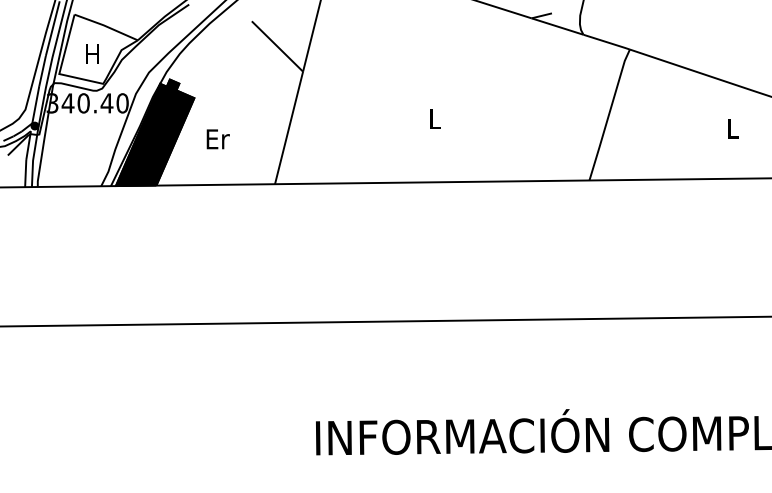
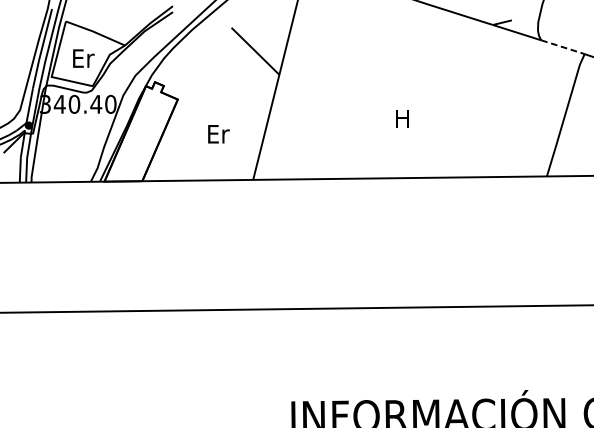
line: (608, 42) -> (564, 47), solid -> dashed
text: (93, 54) -> (83, 58), H -> Er
text: (434, 118) -> (402, 118), L -> H
fill: (154, 132) -> (140, 131), removed
text: (217, 139) -> (218, 134), moved

